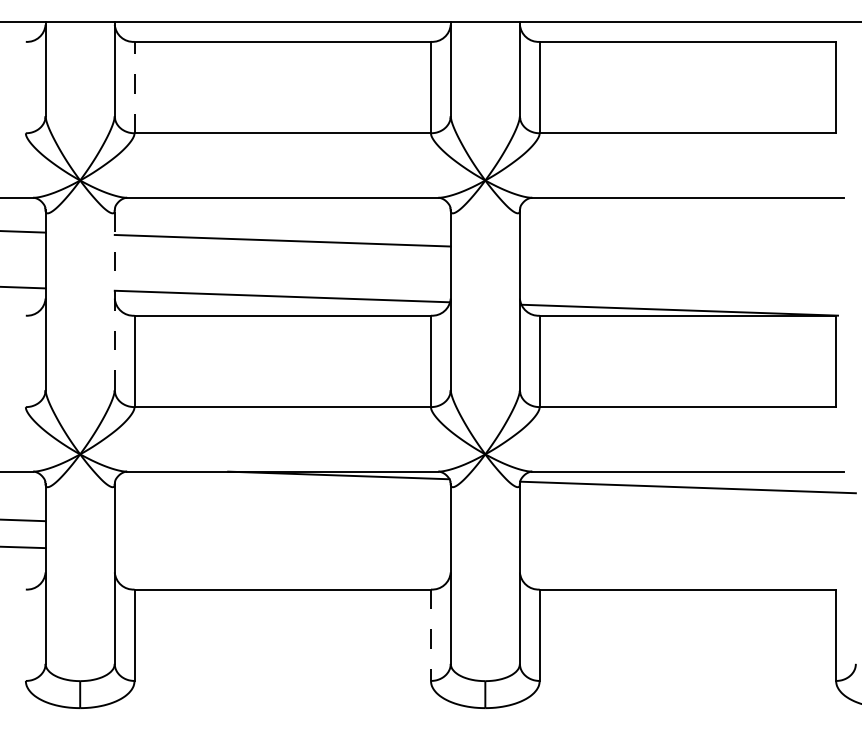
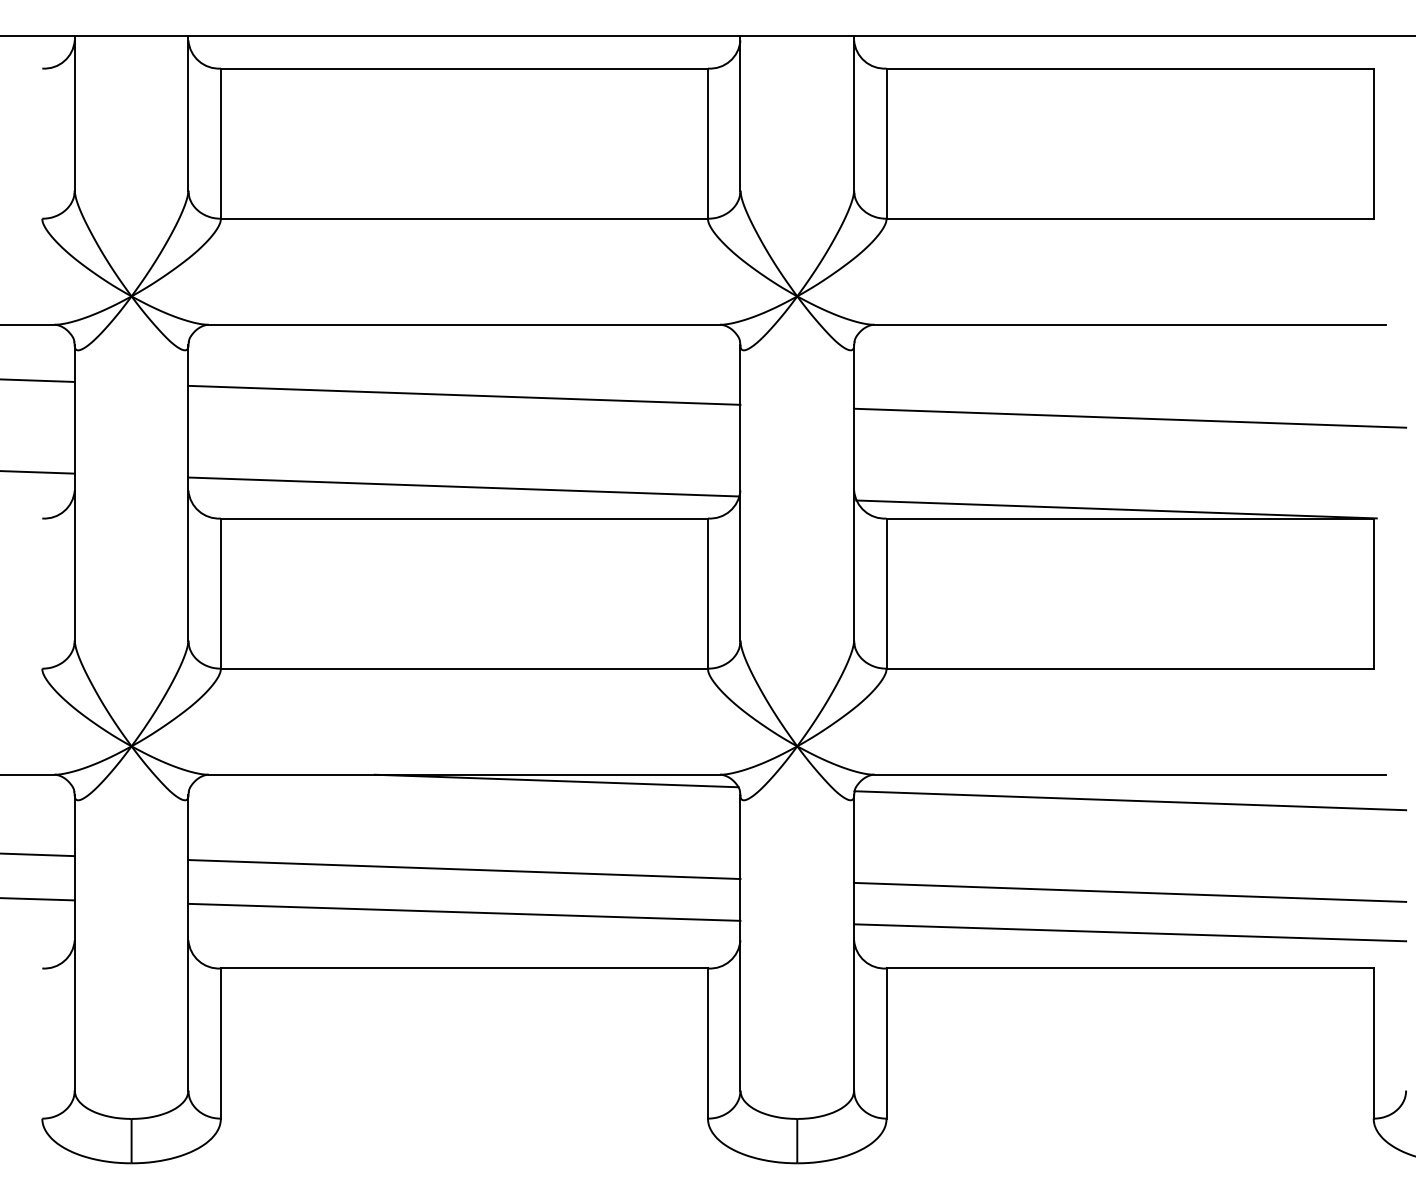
line: (134, 87) -> (220, 143), dashed -> solid
line: (687, 254) -> (1129, 417), added
line: (114, 300) -> (187, 493), dashed -> solid
line: (282, 529) -> (463, 869), added
line: (687, 543) -> (1129, 892), added
line: (282, 555) -> (463, 912), added
line: (687, 567) -> (1129, 932), added
line: (430, 635) -> (707, 1043), dashed -> solid

